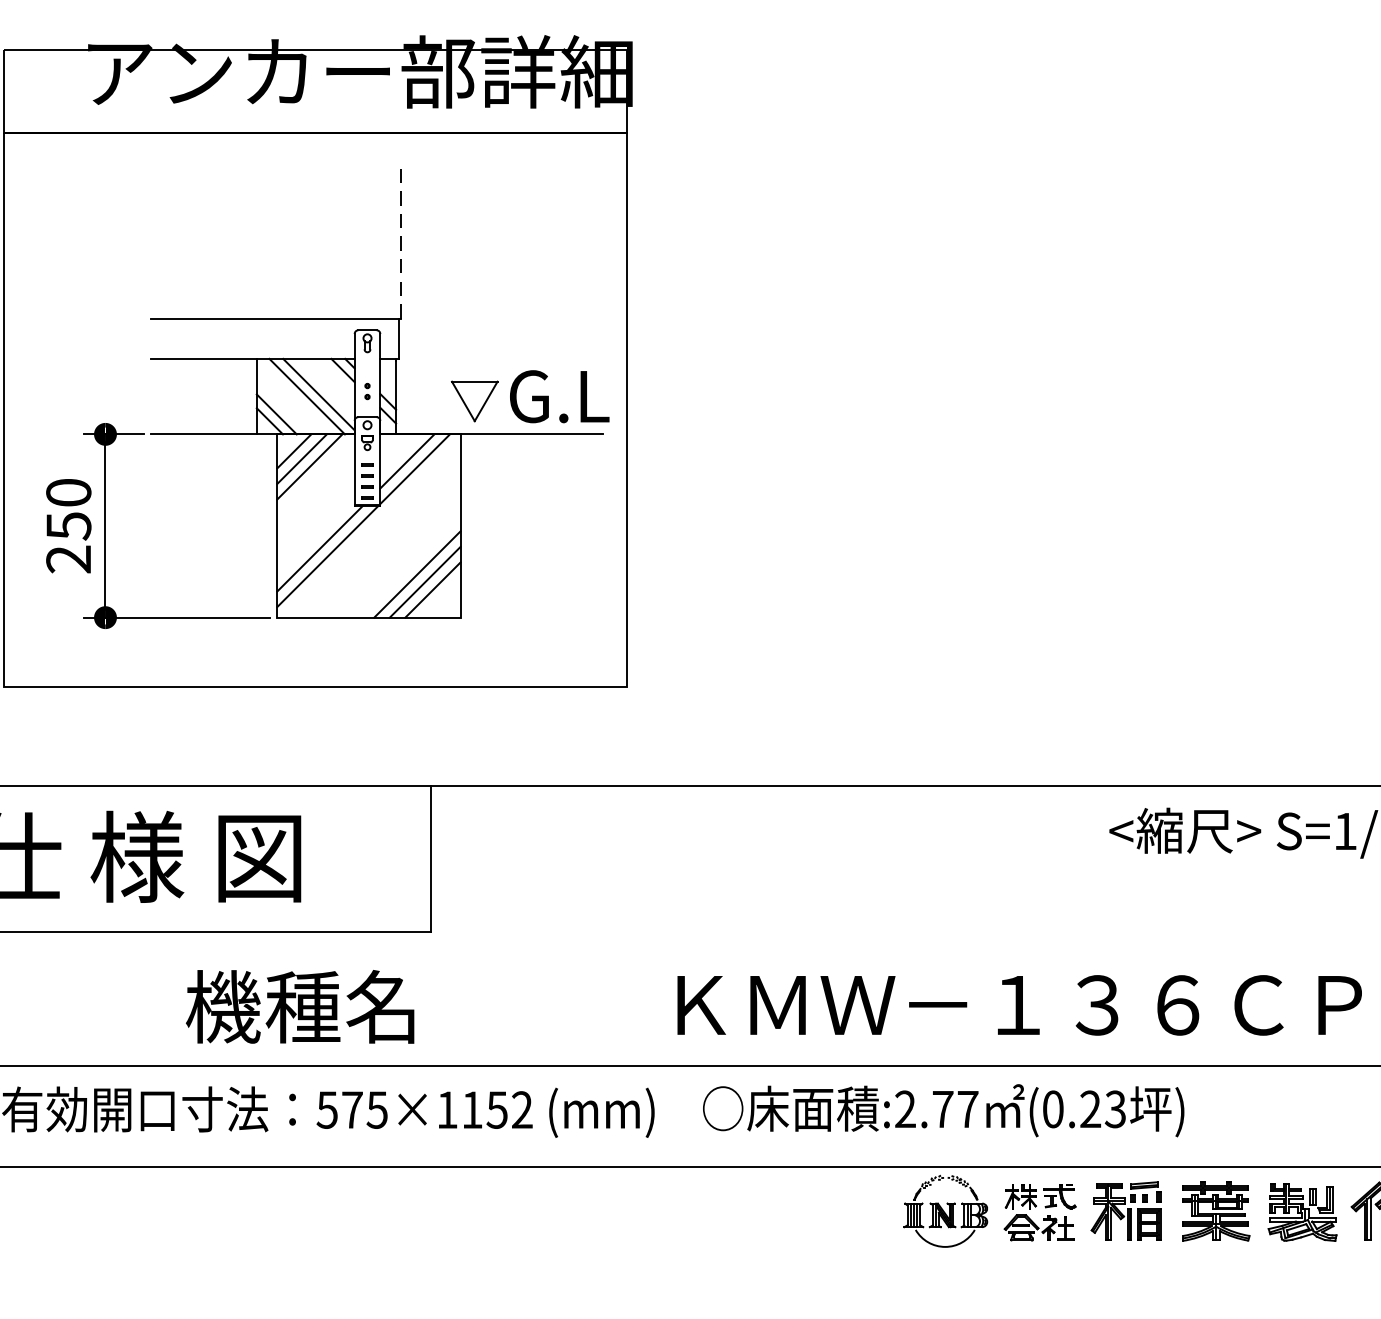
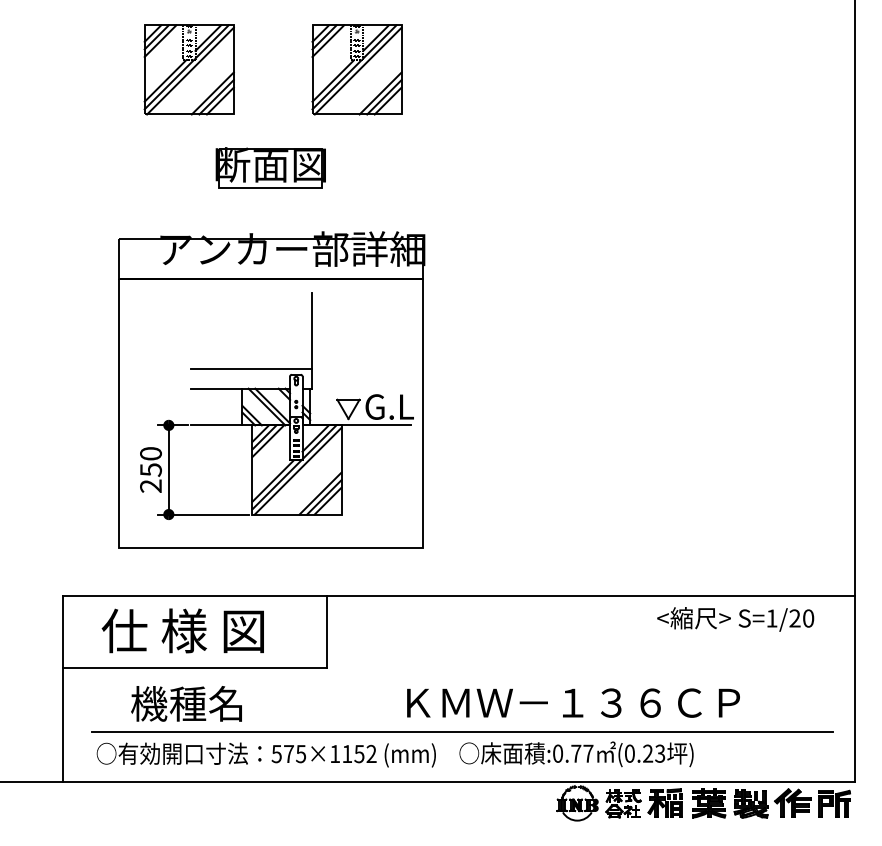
line: (400, 239) -> (312, 330), dashed -> solid
line: (369, 527) -> (297, 470), added
text: (1019, 1004) -> (573, 702), moved
text: (300, 1006) -> (186, 703), moved
text: (906, 1108) -> (558, 753), :2.77 -> :0.77

